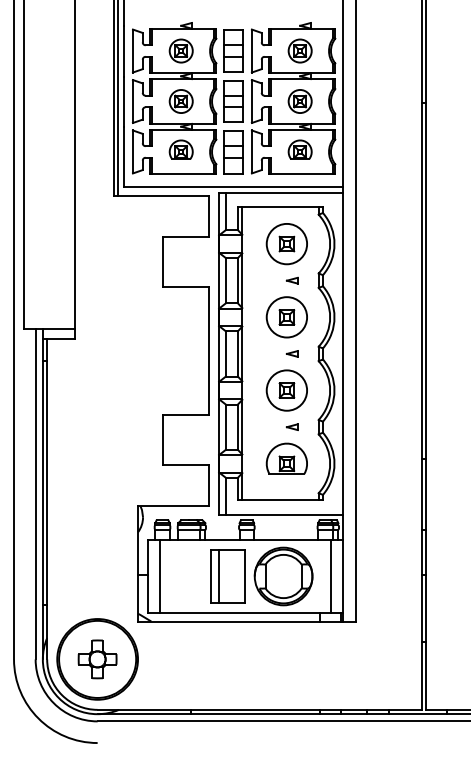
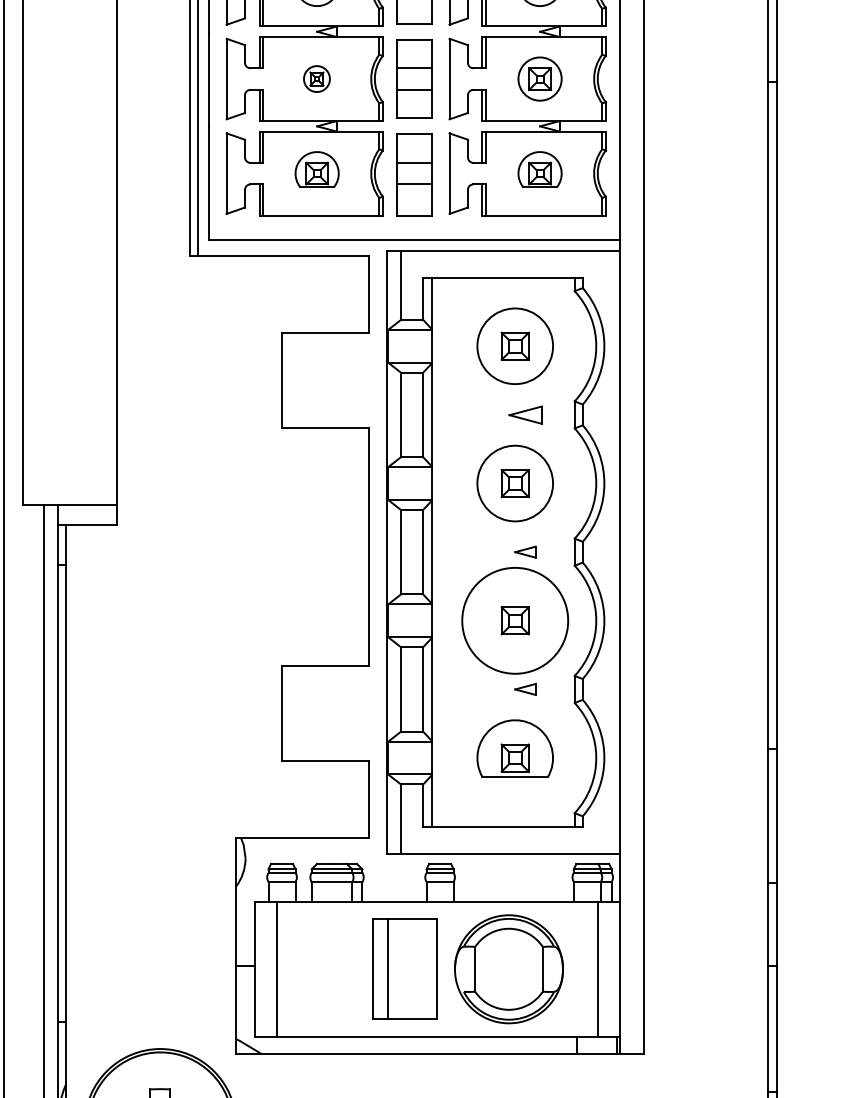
part: (180, 101) -> (315, 79), size x0.6
part: (291, 280) -> (523, 414), size x1.6
circle: (286, 390) -> (514, 620), size x1.4

